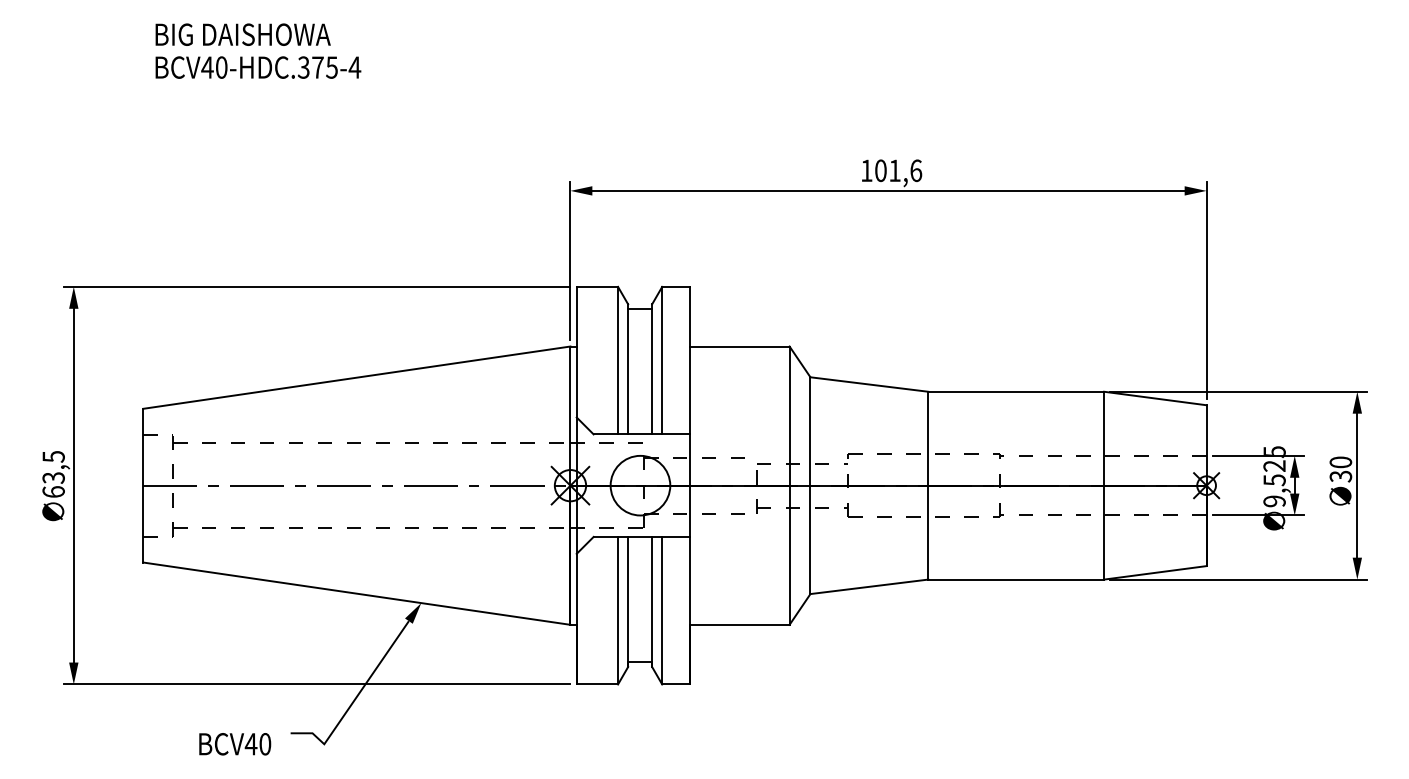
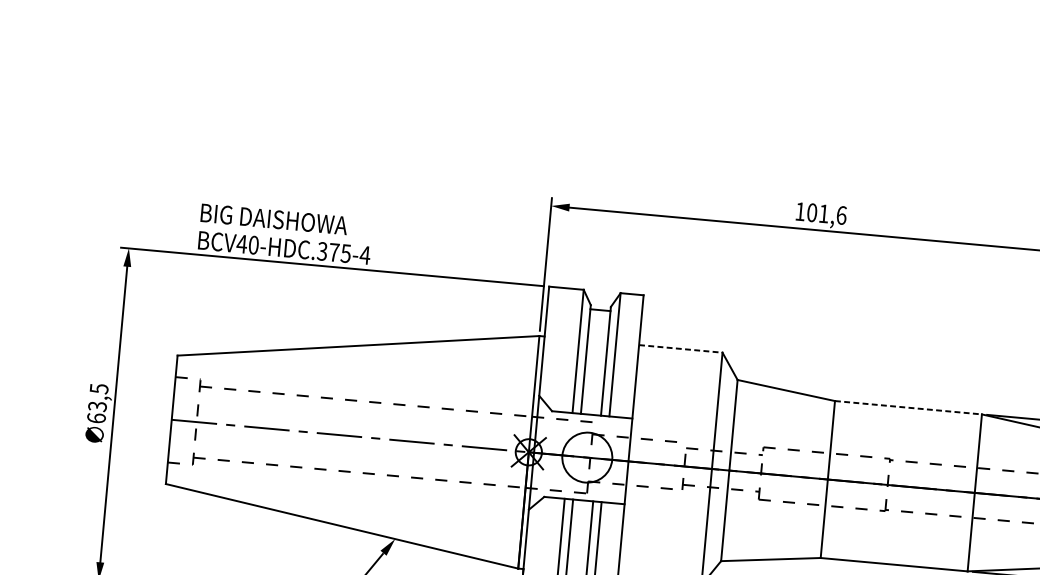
text: (258, 50) -> (285, 233), moved
line: (739, 346) -> (680, 348), solid -> dashed
line: (1016, 391) -> (908, 407), solid -> dashed

